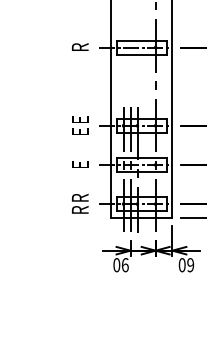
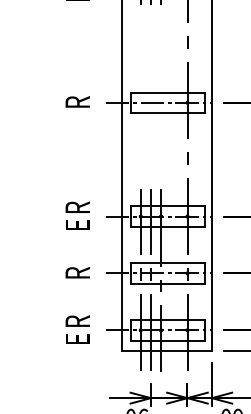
text: (79, 119) -> (76, 207), E -> R
text: (79, 164) -> (76, 272), E -> R
text: (79, 209) -> (76, 338), R -> E

